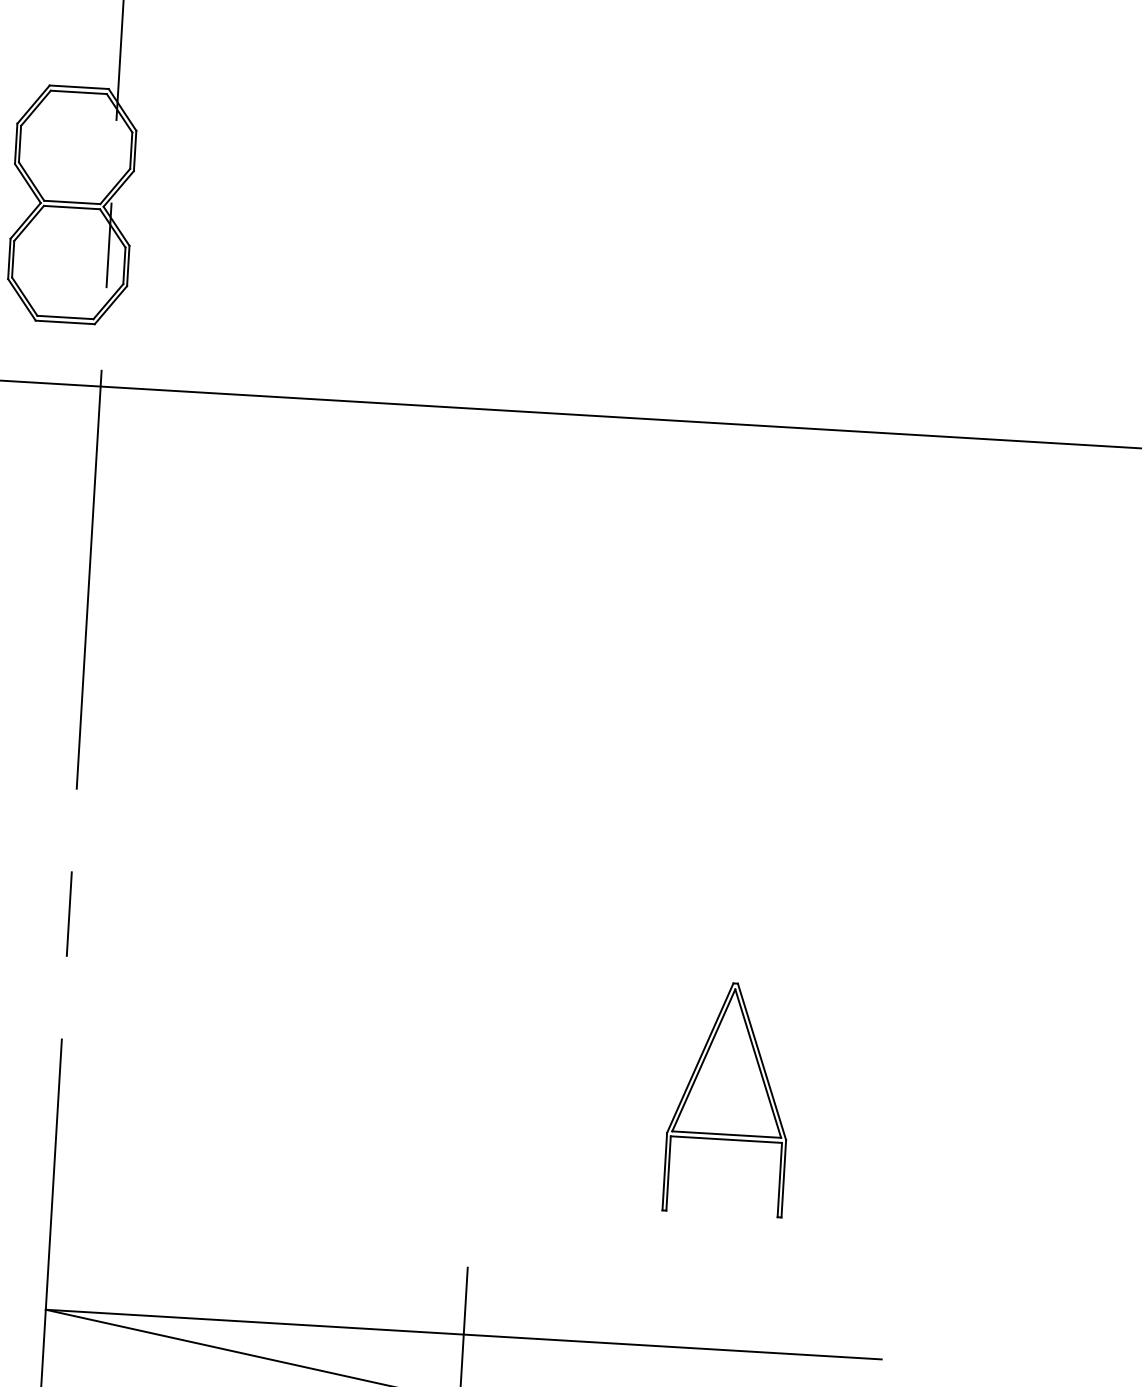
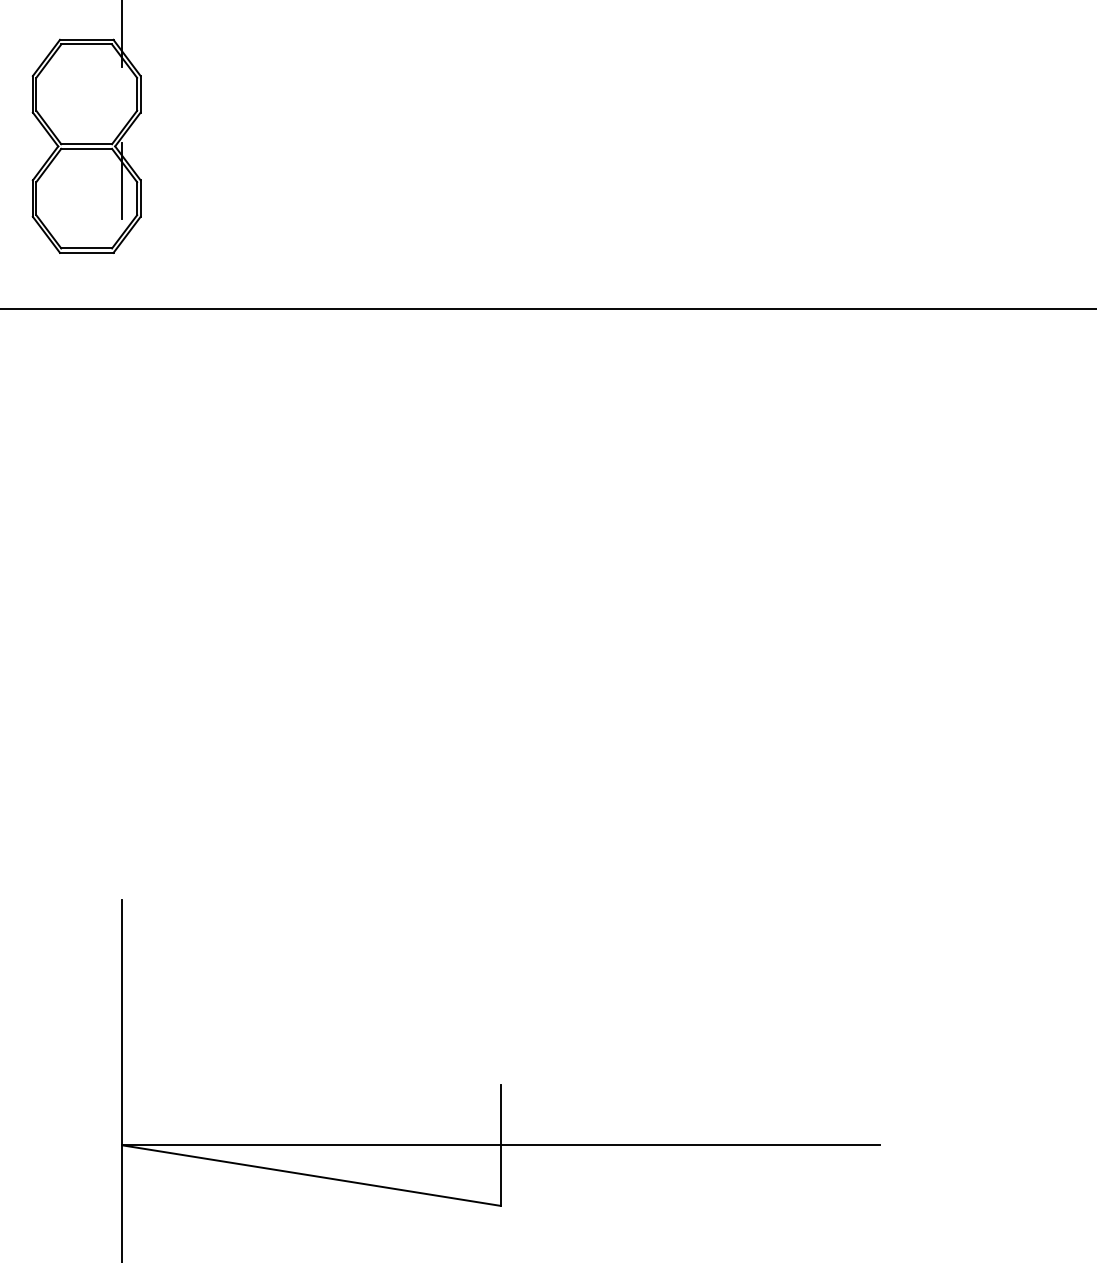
line: (89, 579) -> (122, 483), removed
line: (69, 913) -> (122, 786), removed
part: (728, 1097) -> (727, 917), removed

